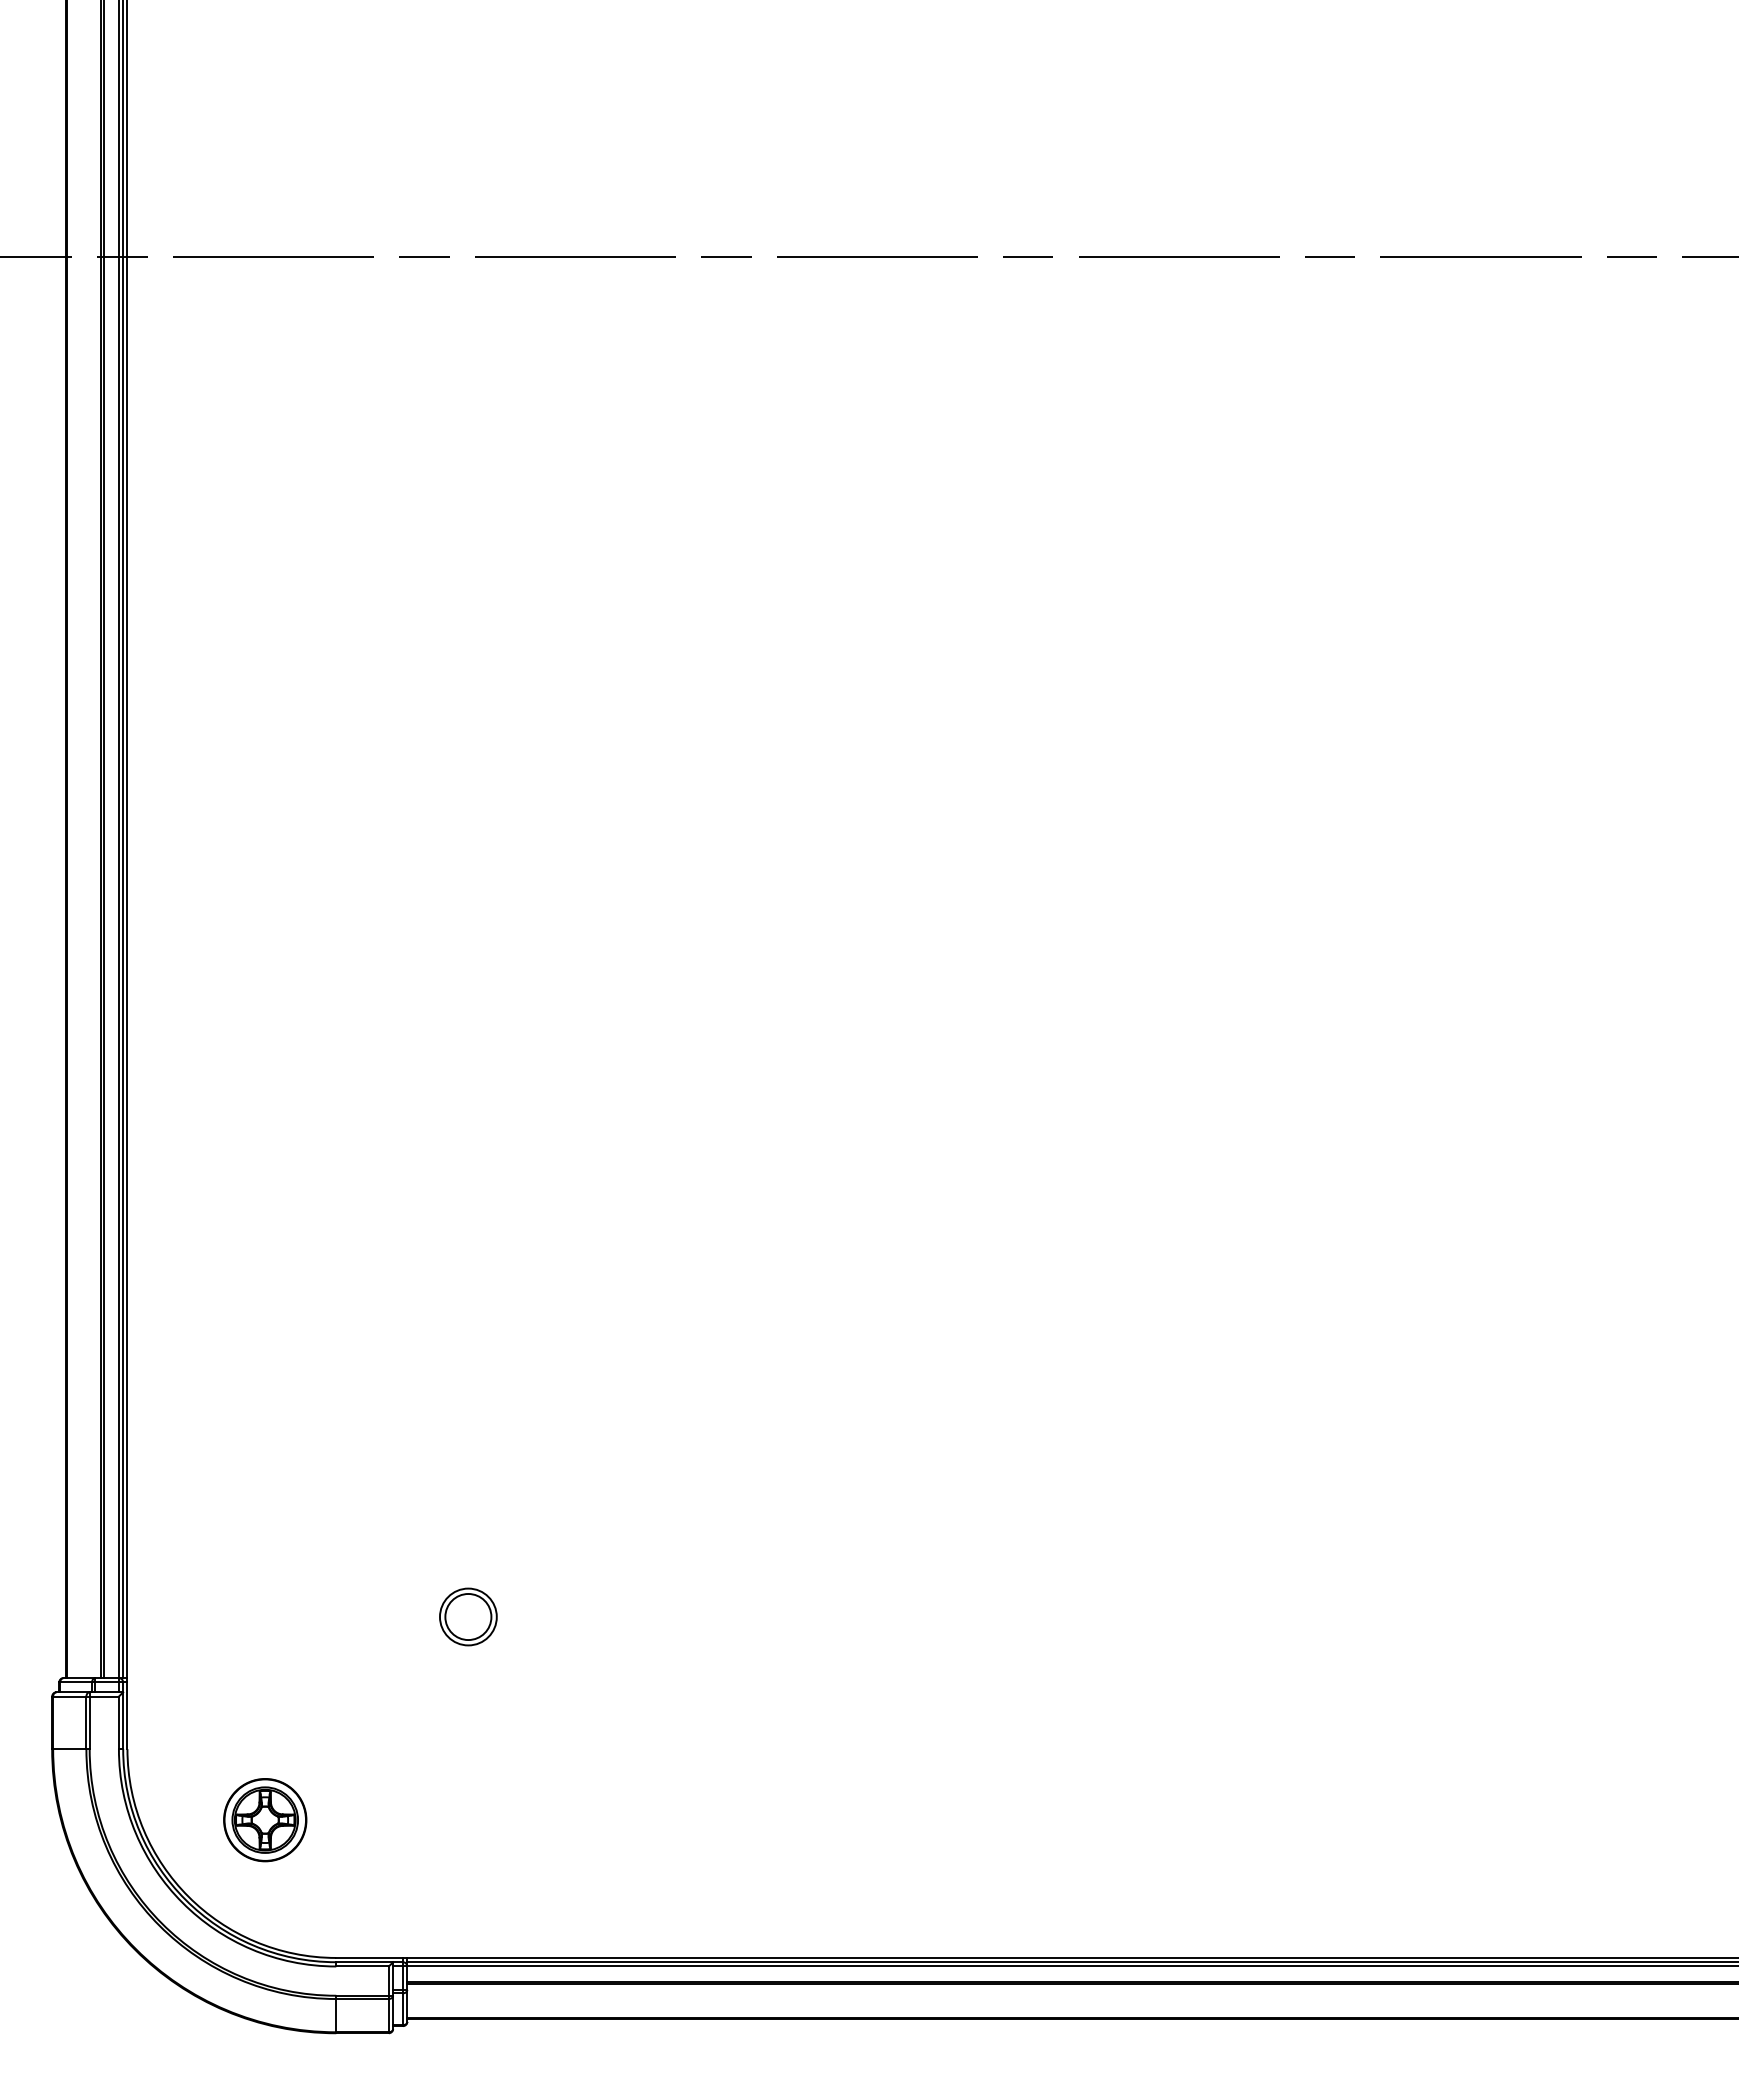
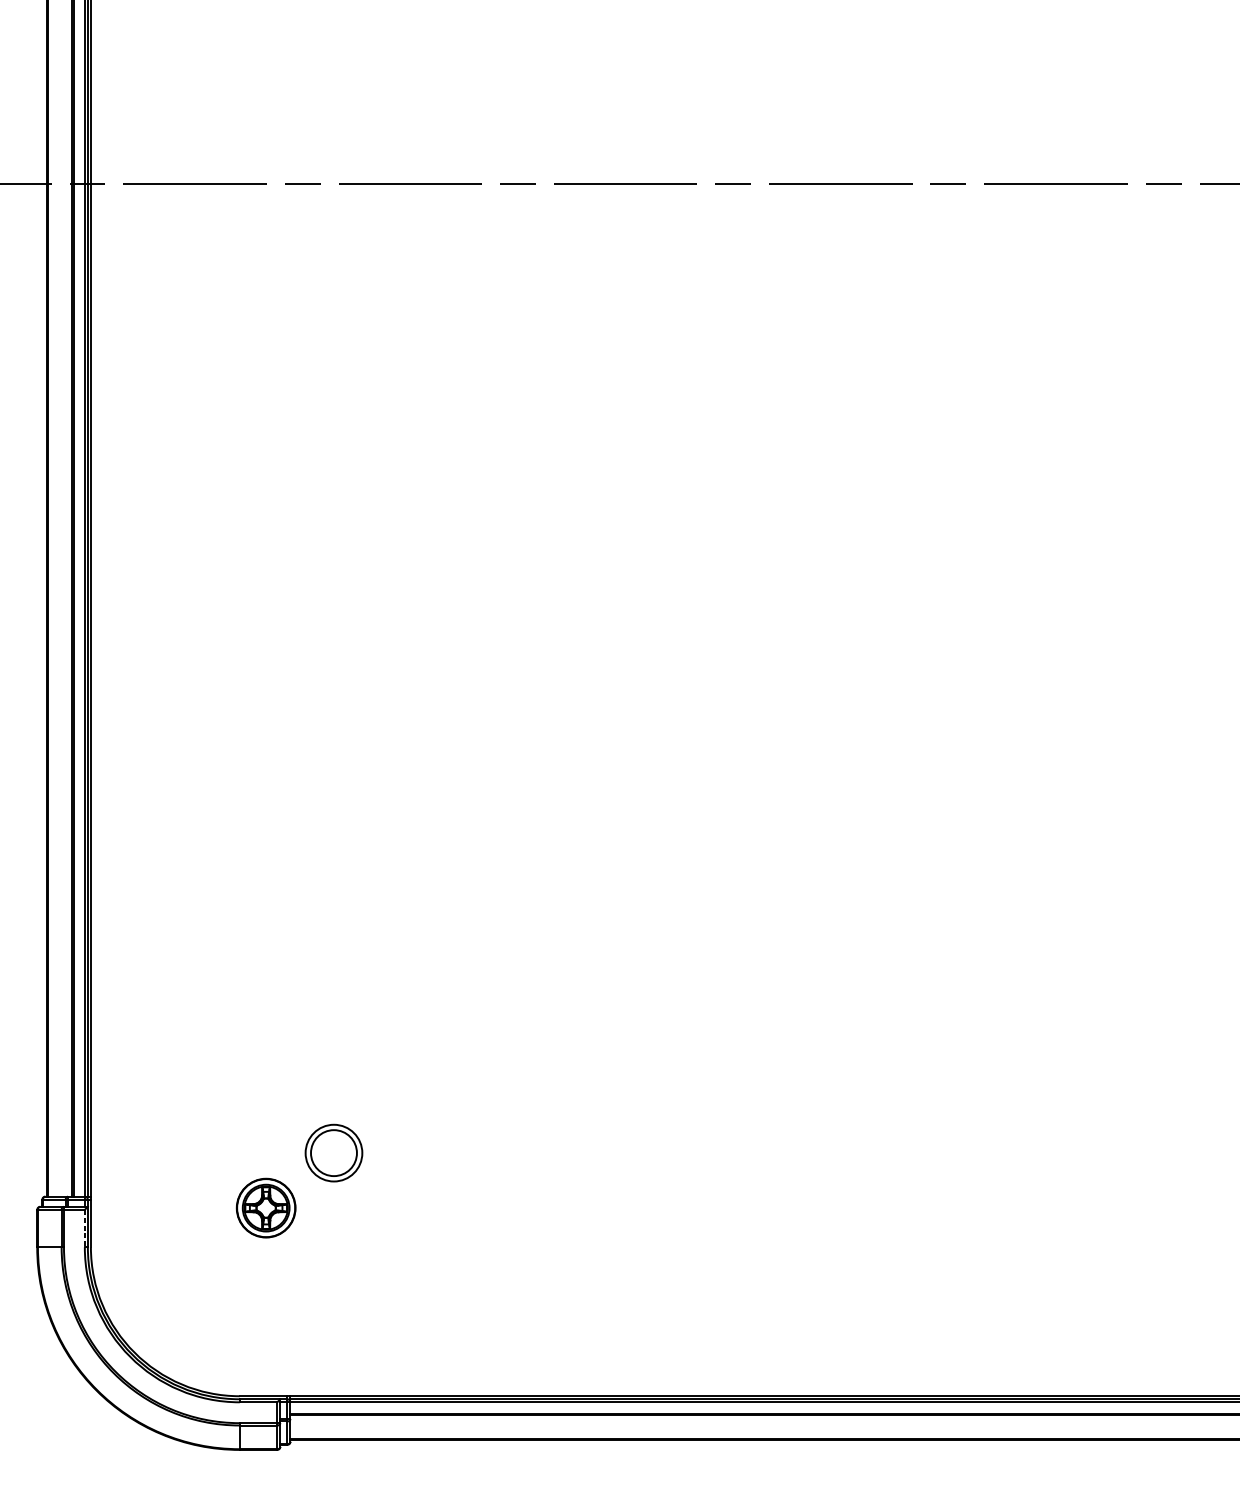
part: (468, 1616) -> (334, 1152), size x1.4
line: (118, 1723) -> (84, 1229), solid -> dashed
part: (265, 1820) -> (266, 1208), moved

